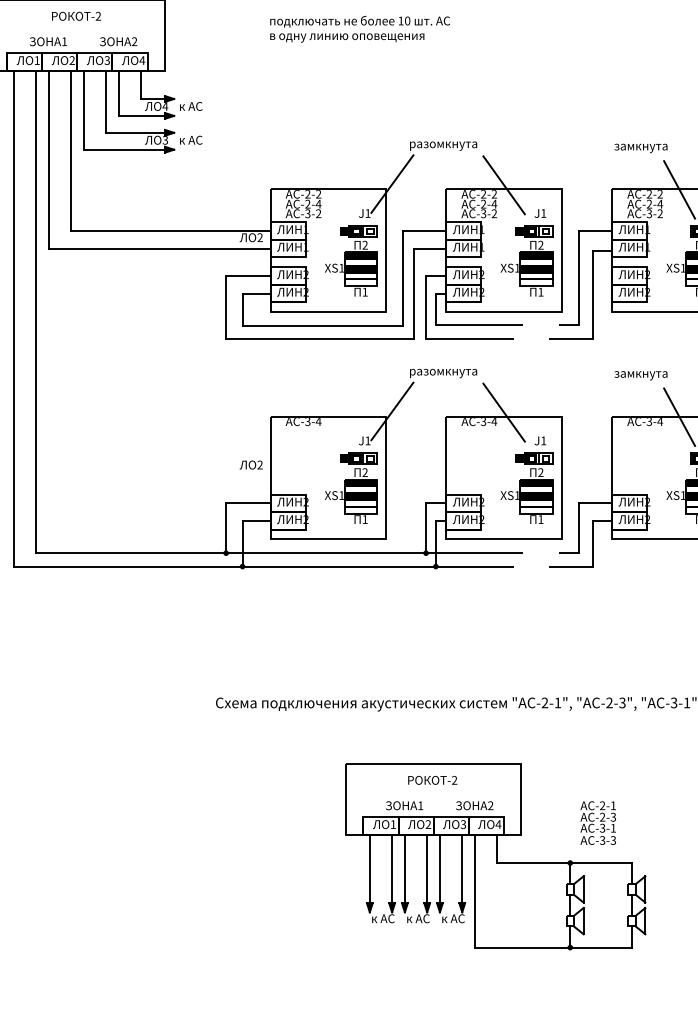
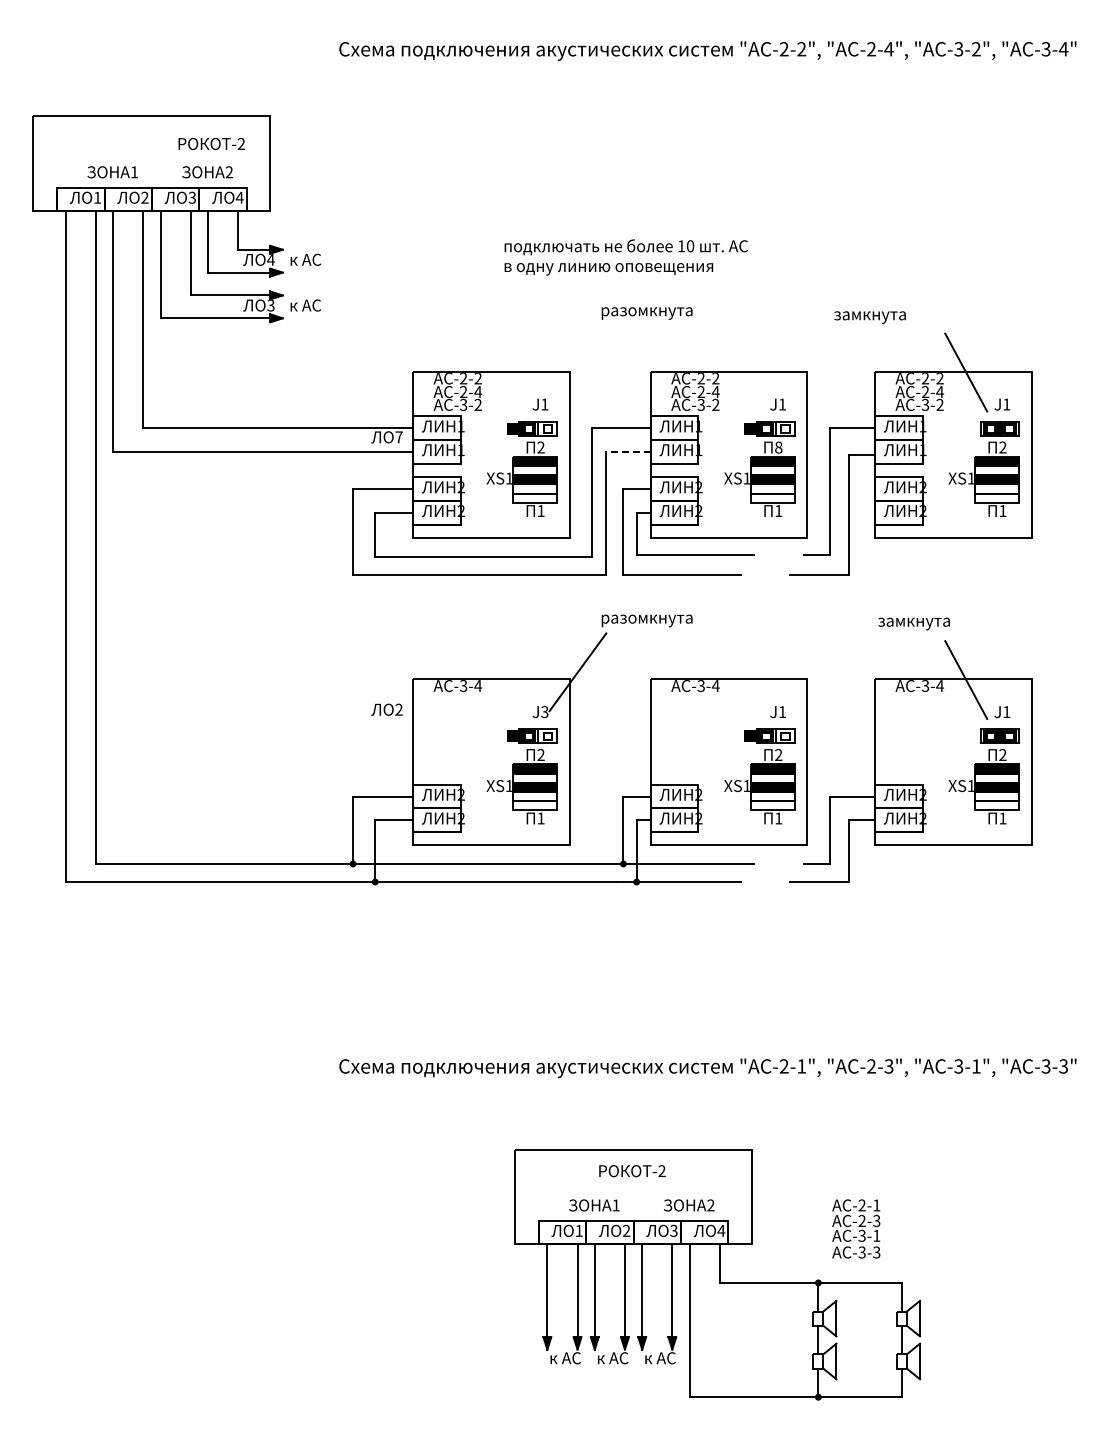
text: (76, 16) -> (211, 143), moved
text: (359, 29) -> (625, 257), moved
text: (640, 148) -> (869, 317), moved
line: (392, 183) -> (577, 364), removed
line: (504, 185) -> (729, 366), removed
text: (259, 237) -> (398, 437), 2 -> 7
text: (540, 245) -> (778, 447), 2 -> 8
line: (429, 248) -> (628, 451), solid -> dashed
line: (504, 412) -> (729, 673), removed
text: (367, 441) -> (544, 712), J1 -> J3
text: (250, 464) -> (386, 709), moved

